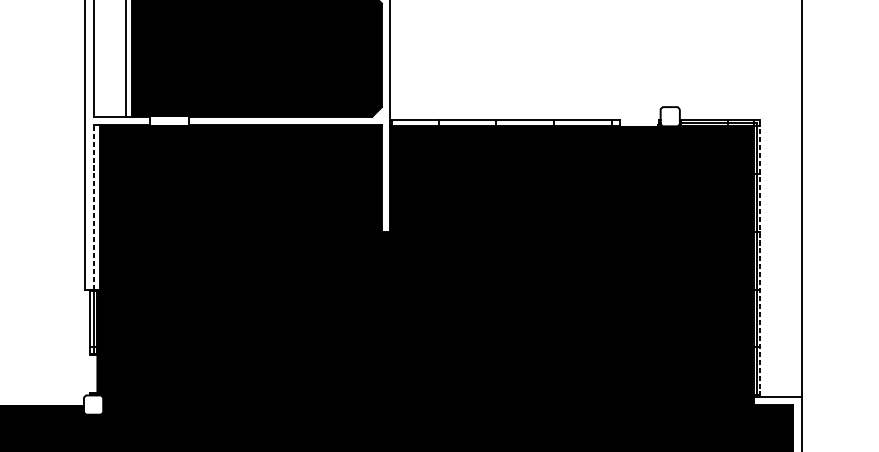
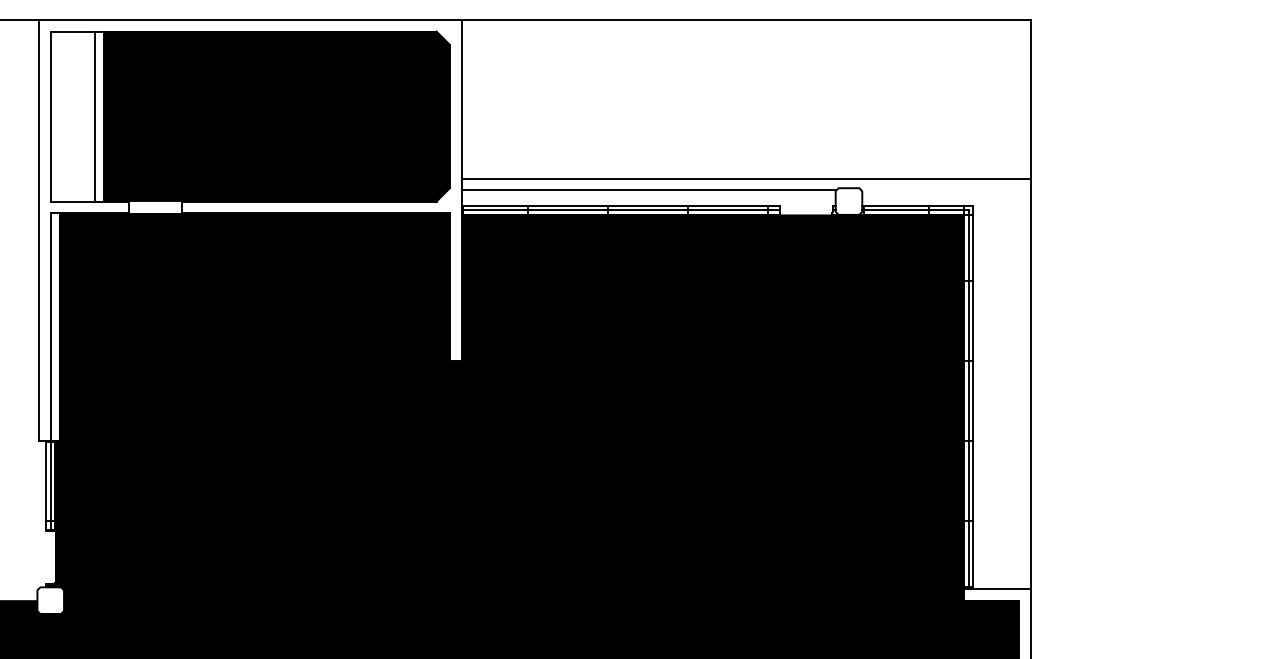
line: (595, 100) -> (745, 179), added
line: (525, 108) -> (648, 190), added
line: (505, 123) -> (620, 210), added
line: (93, 207) -> (50, 327), dashed -> solid
line: (760, 257) -> (973, 396), dashed -> solid

